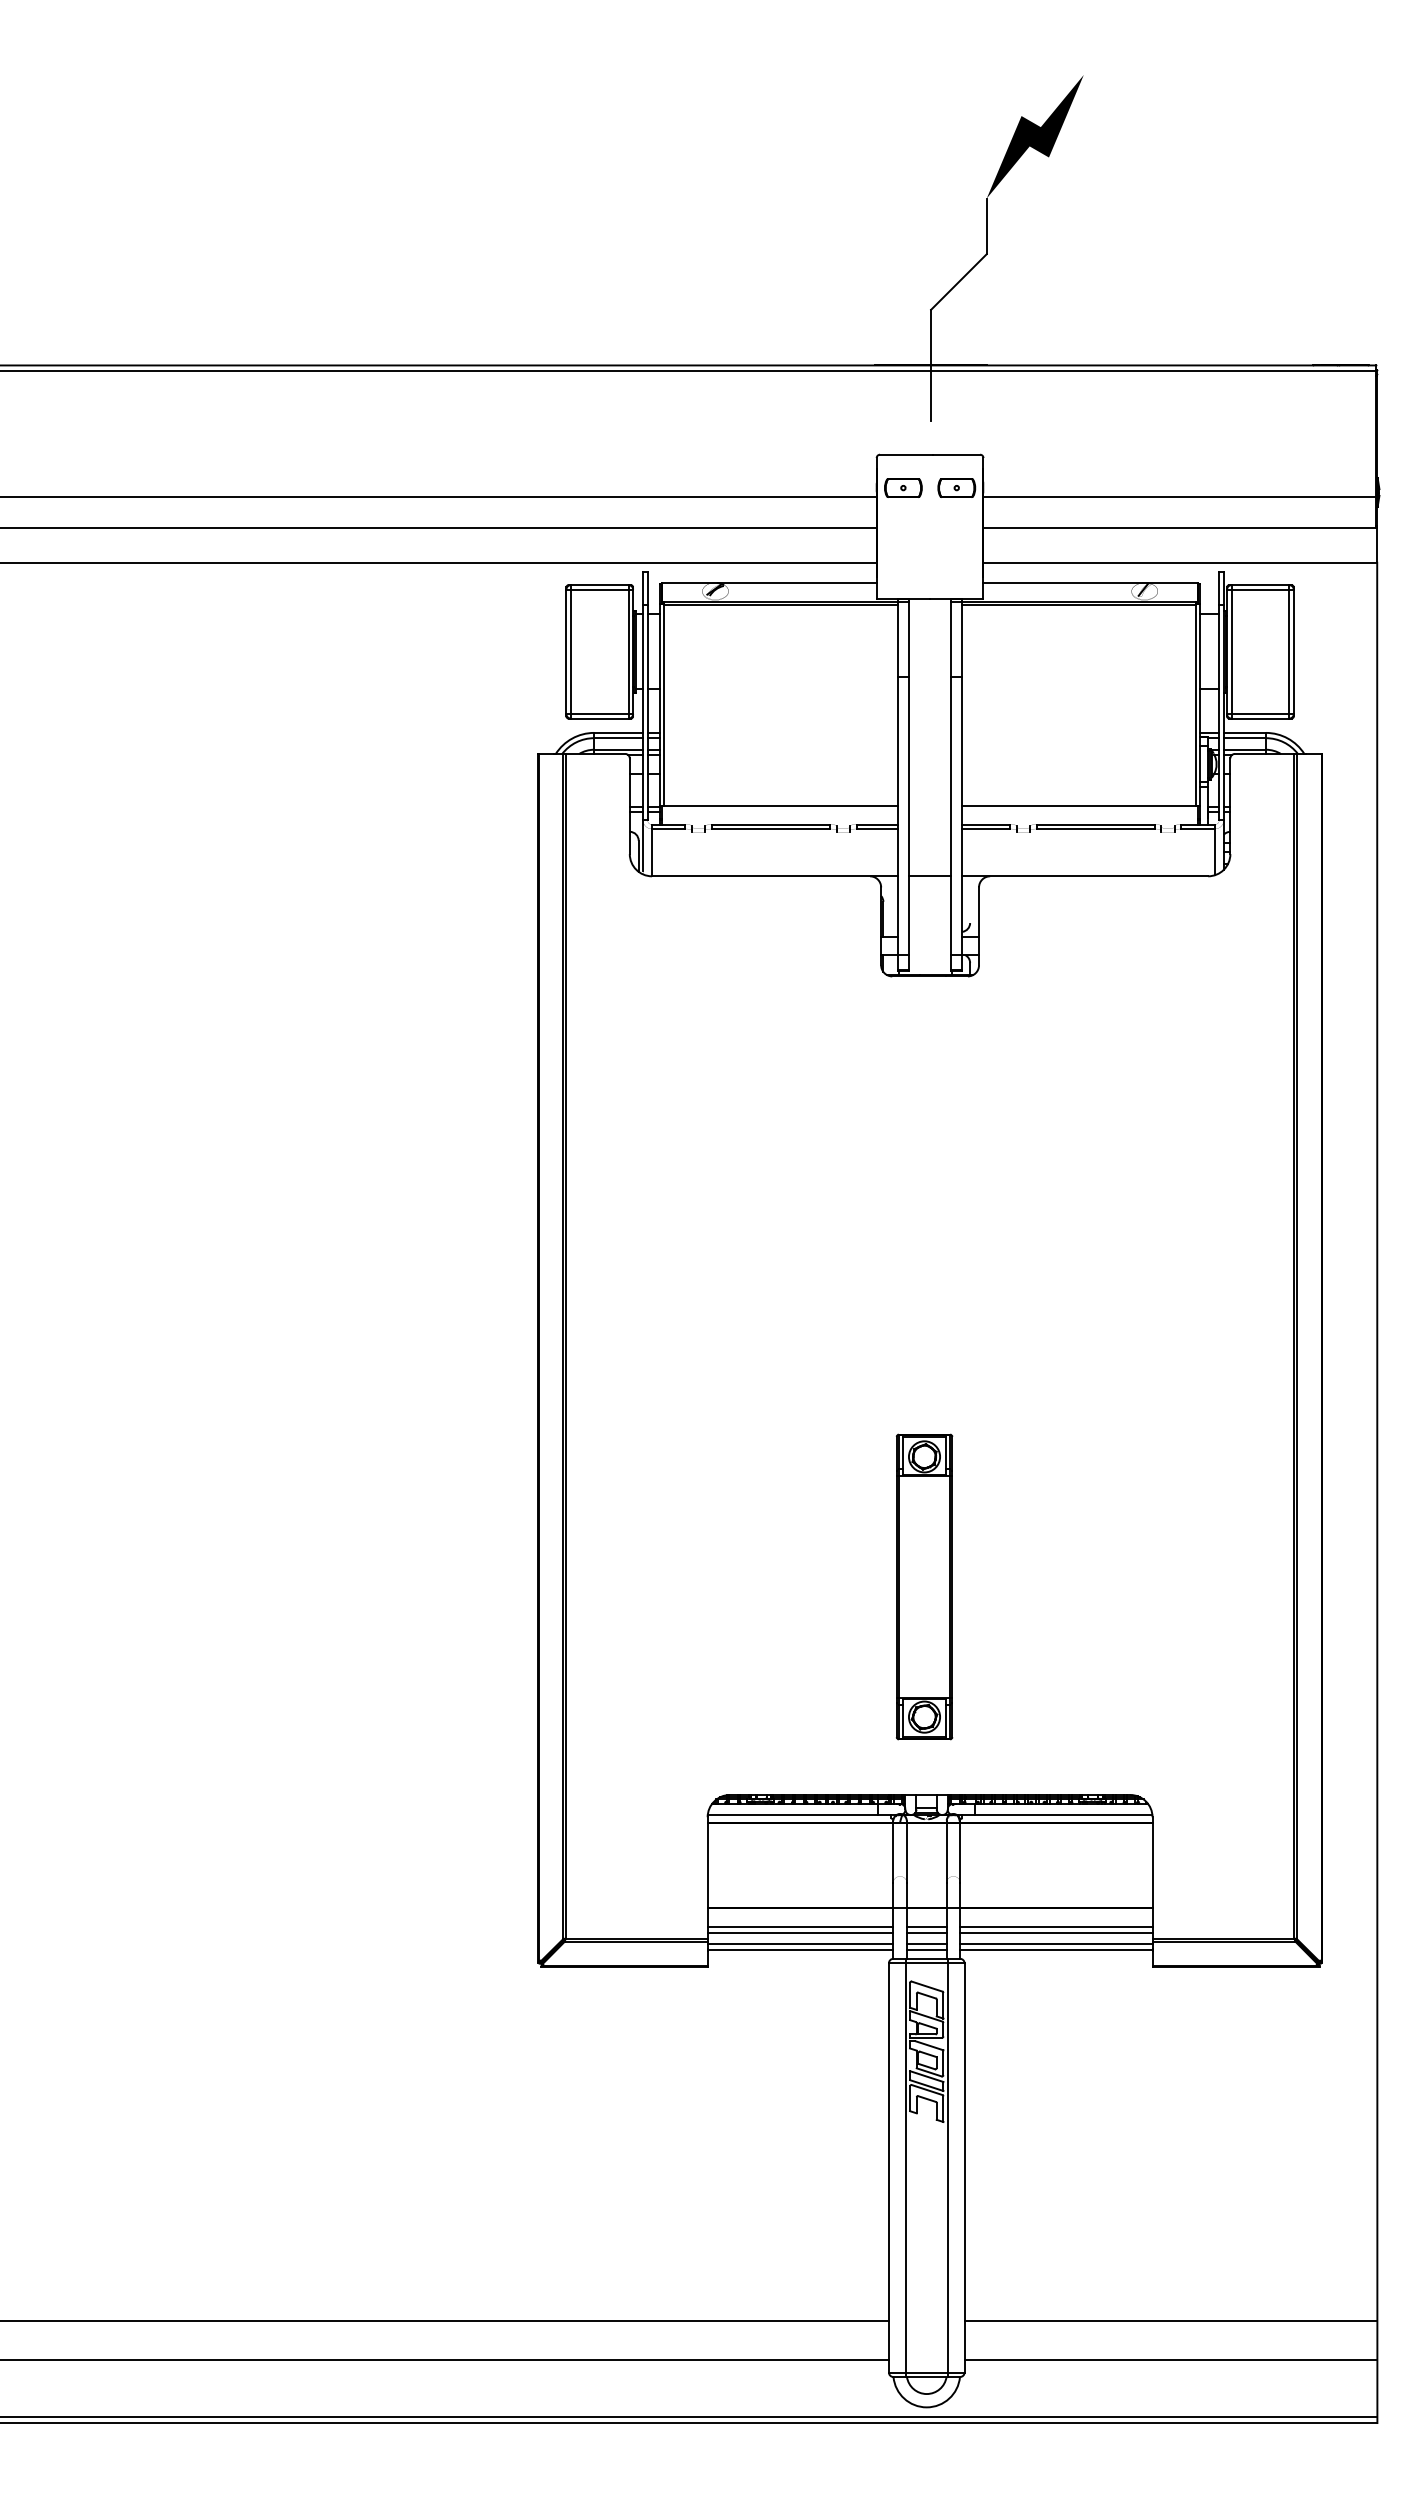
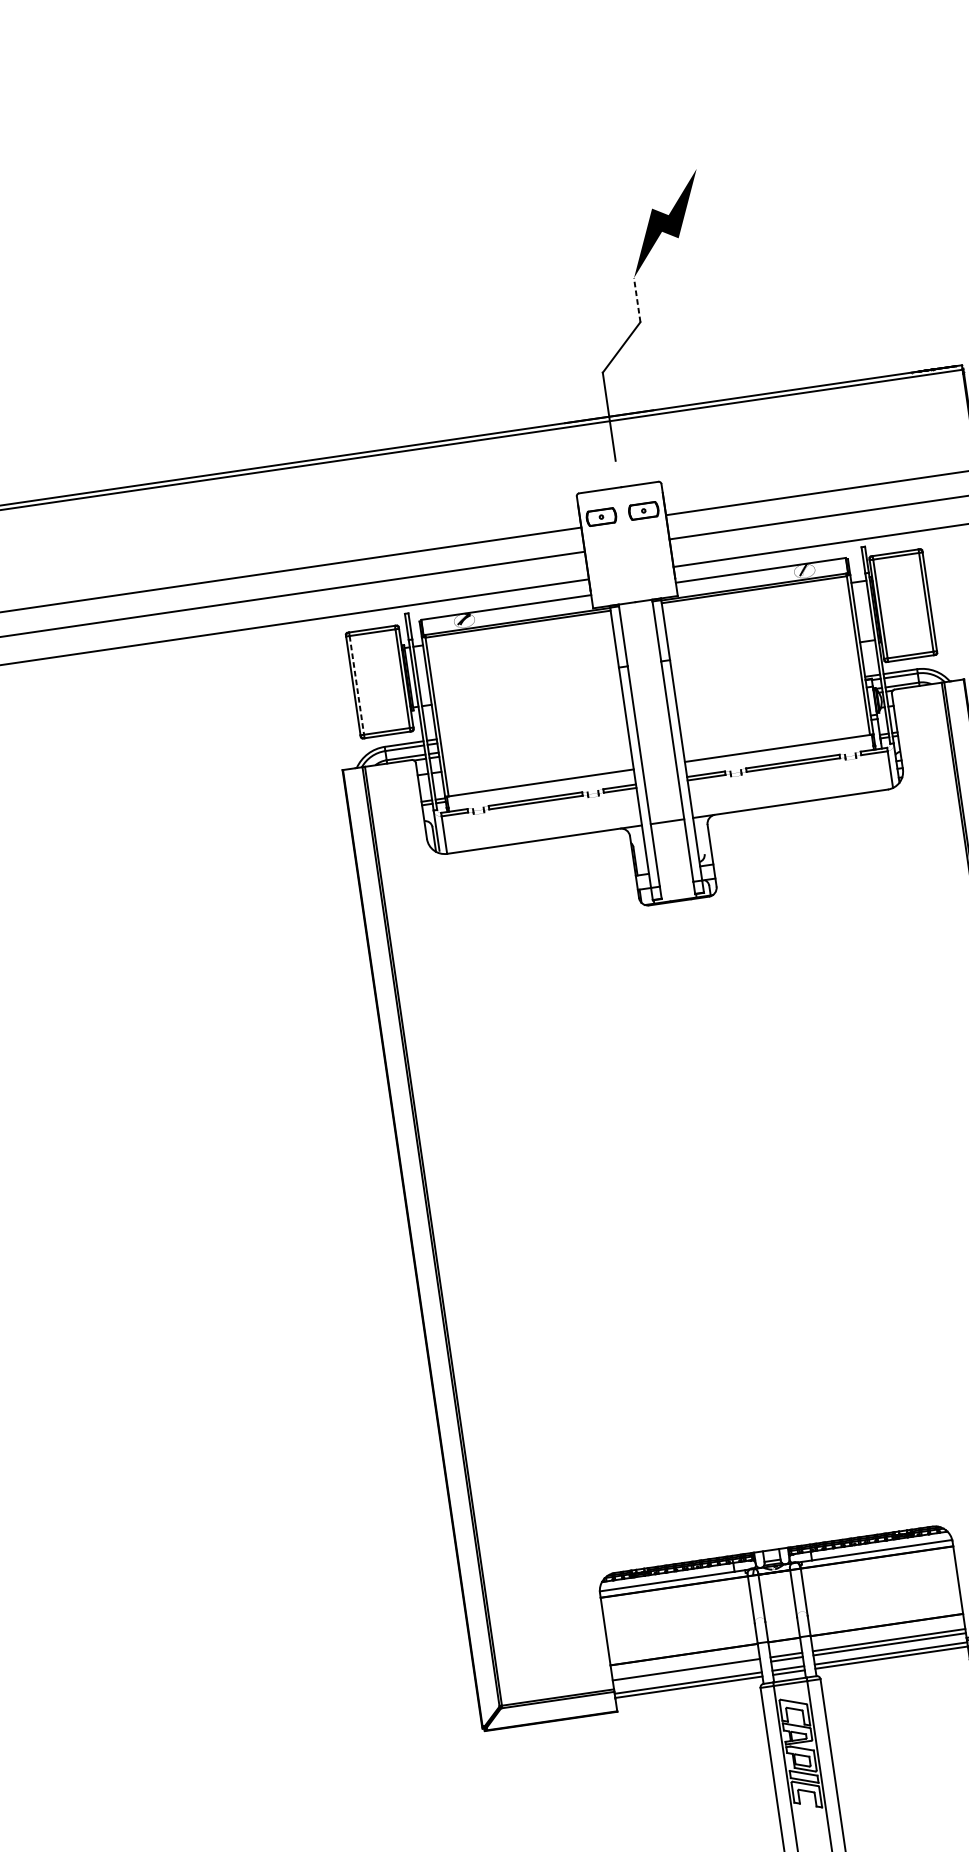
line: (986, 226) -> (637, 300), solid -> dashed
line: (570, 652) -> (356, 685), solid -> dashed
part: (924, 1586) -> (745, 1385), removed
line: (800, 1932) -> (686, 1673), removed

